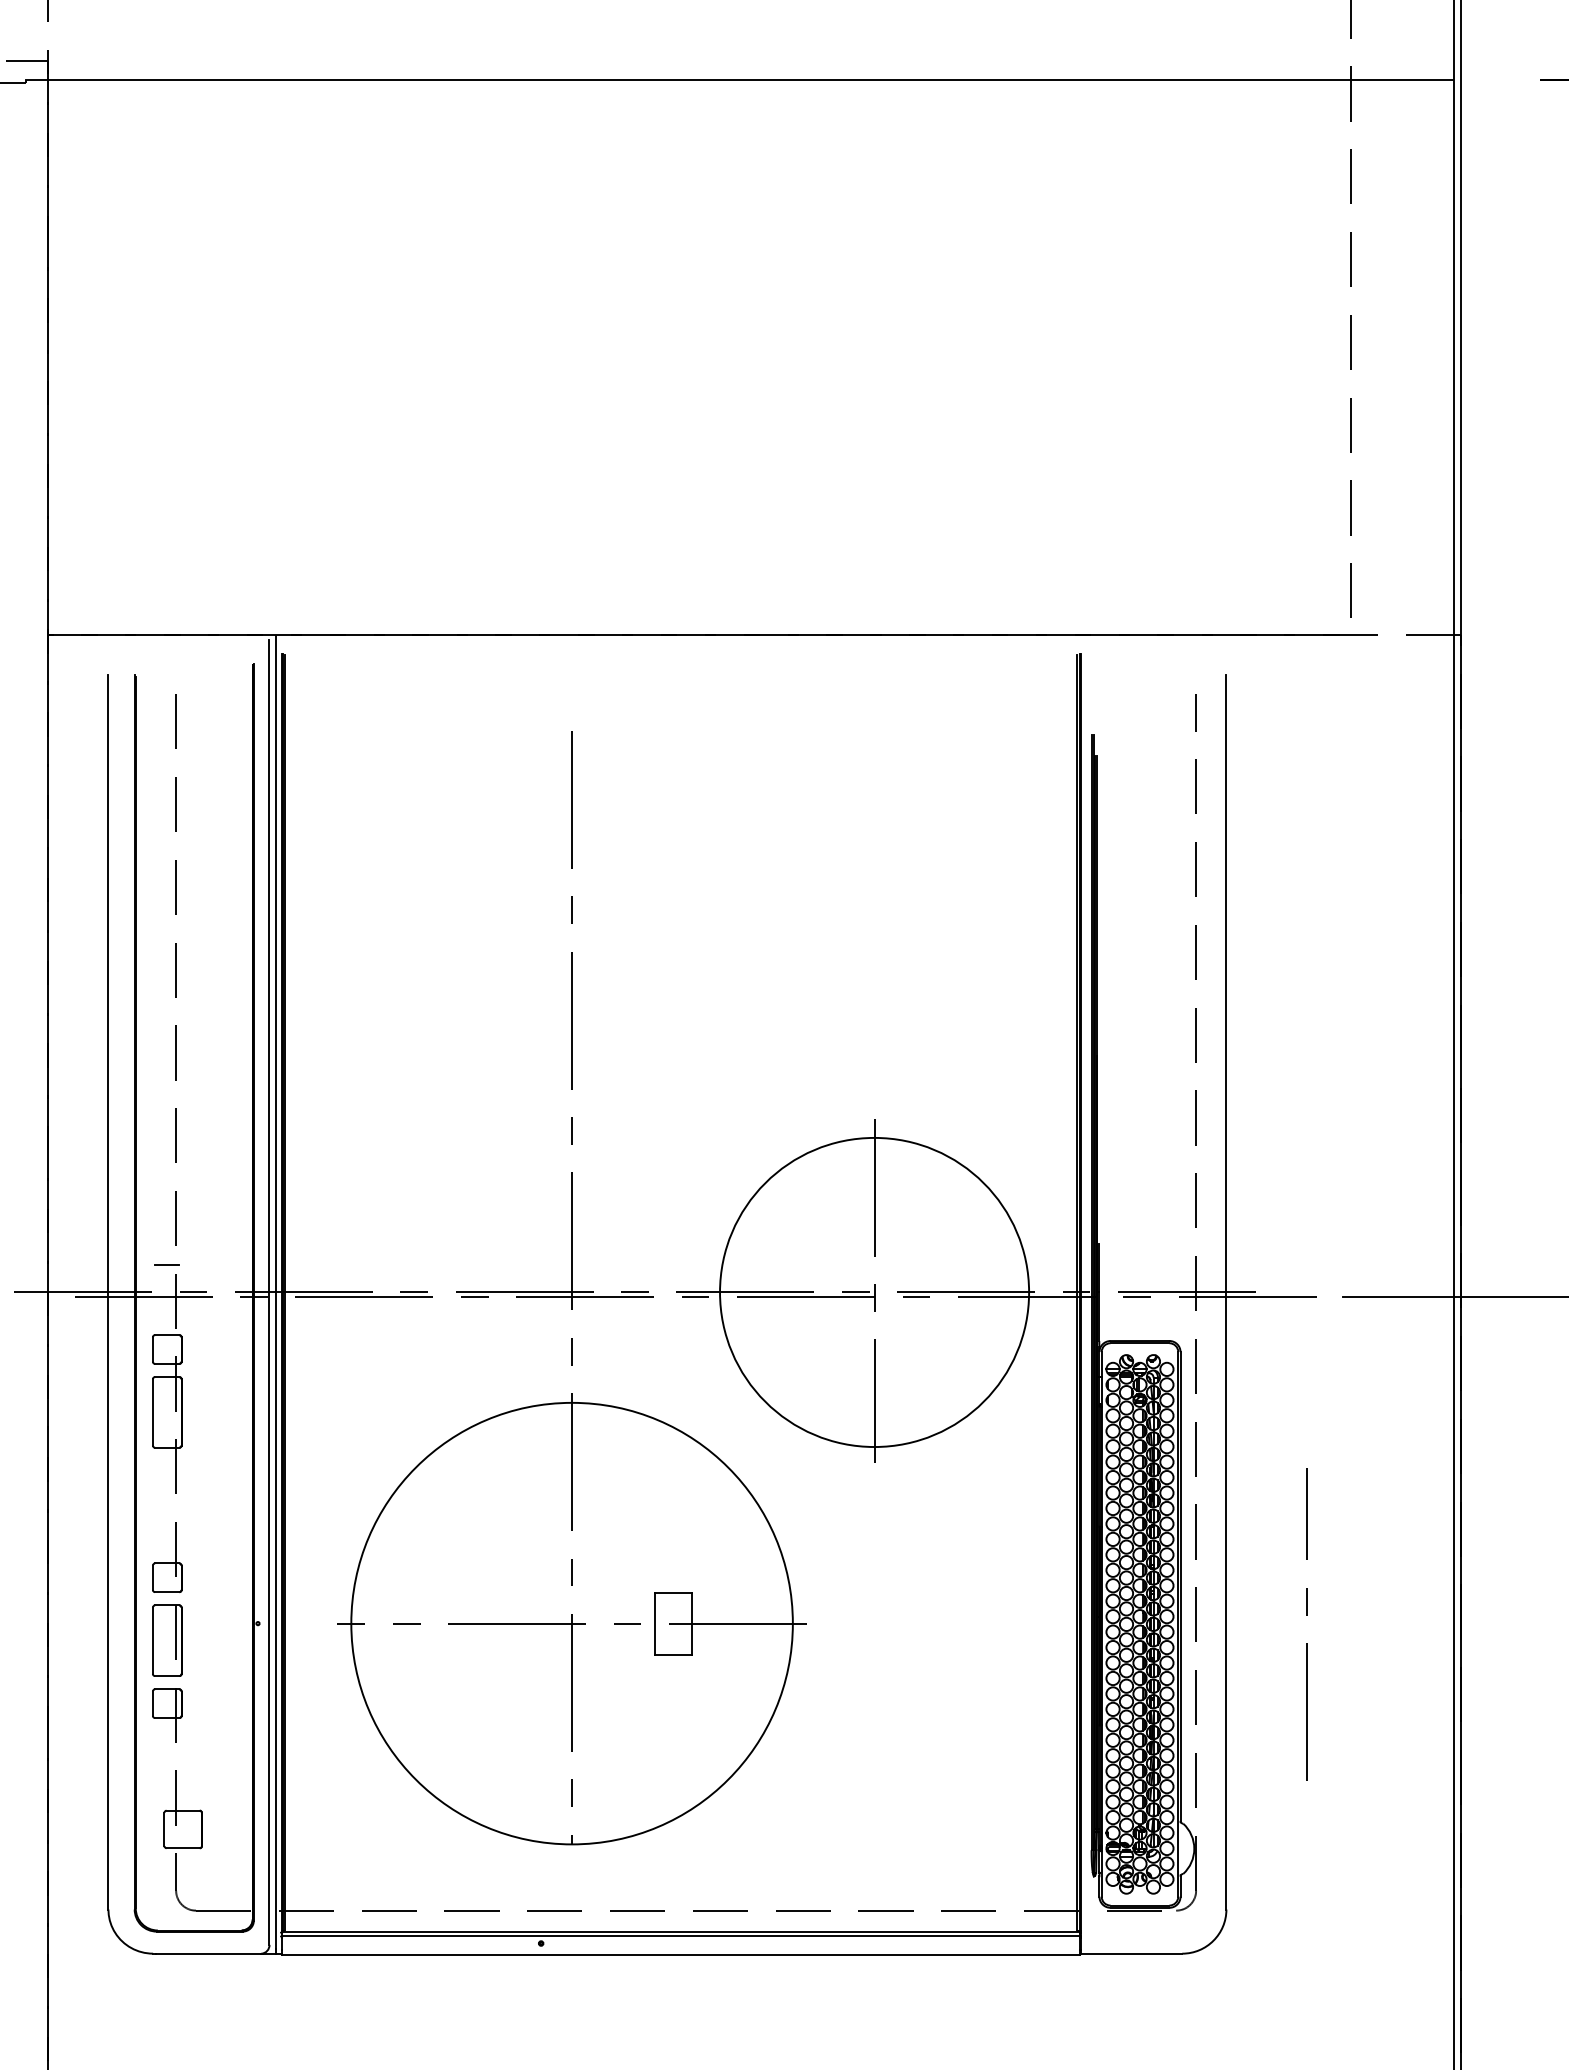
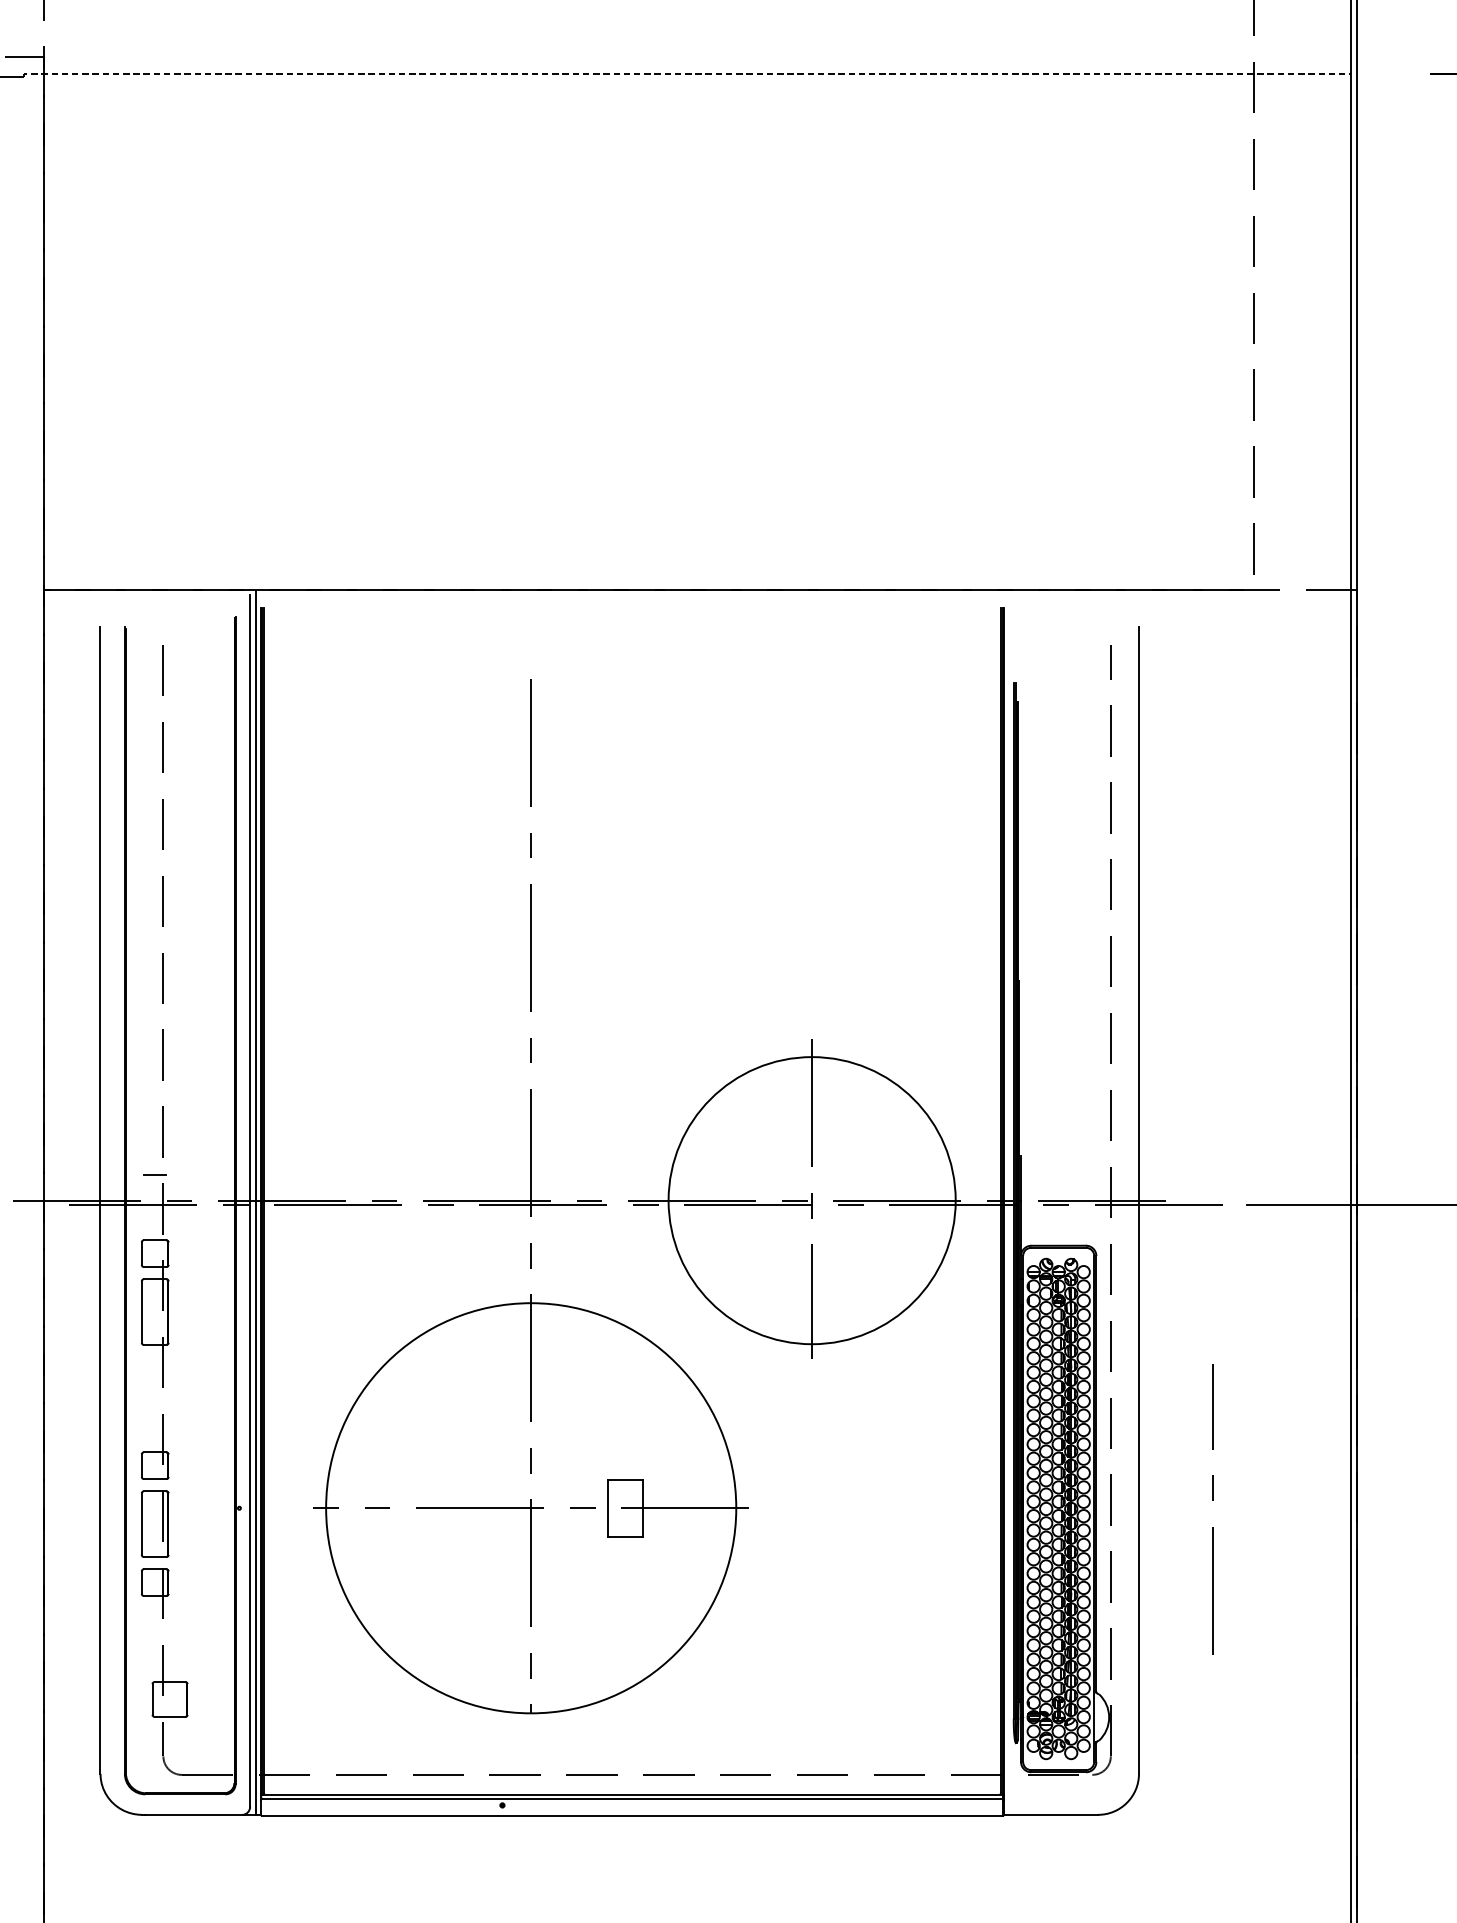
line: (737, 79) -> (684, 73), solid -> dashed

